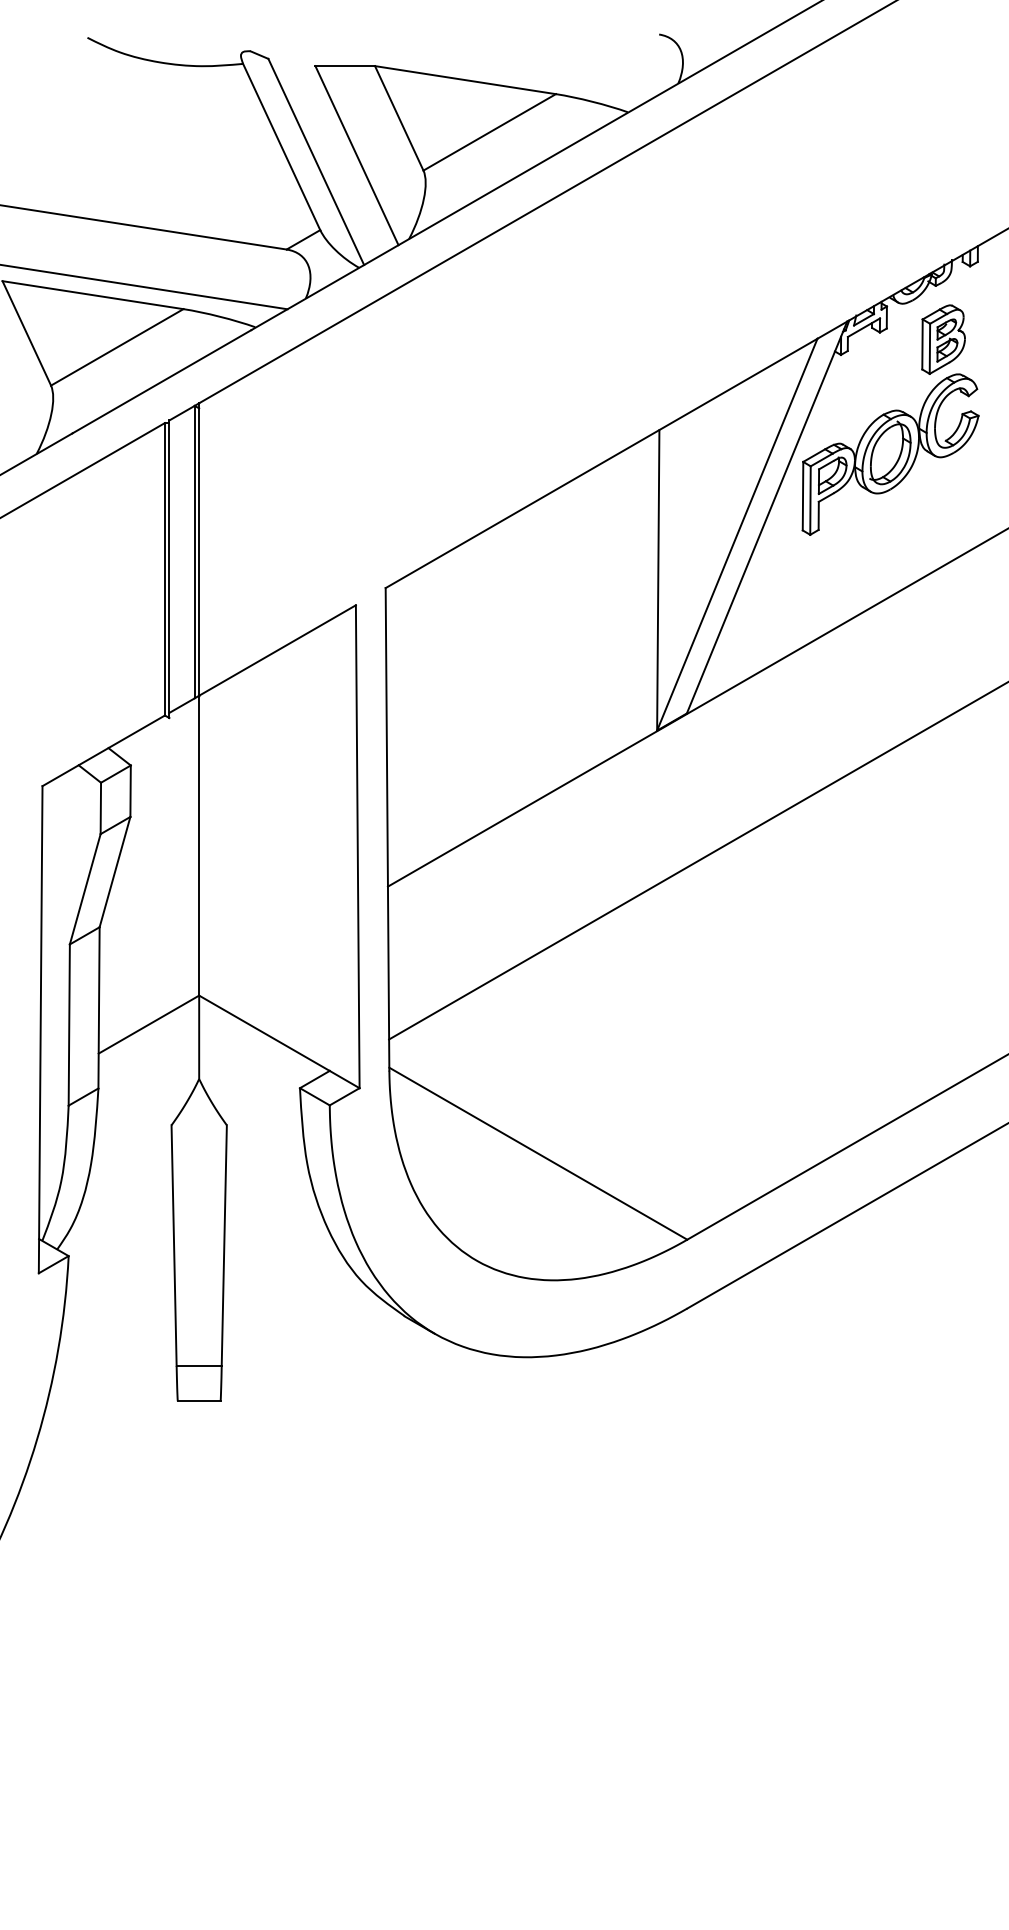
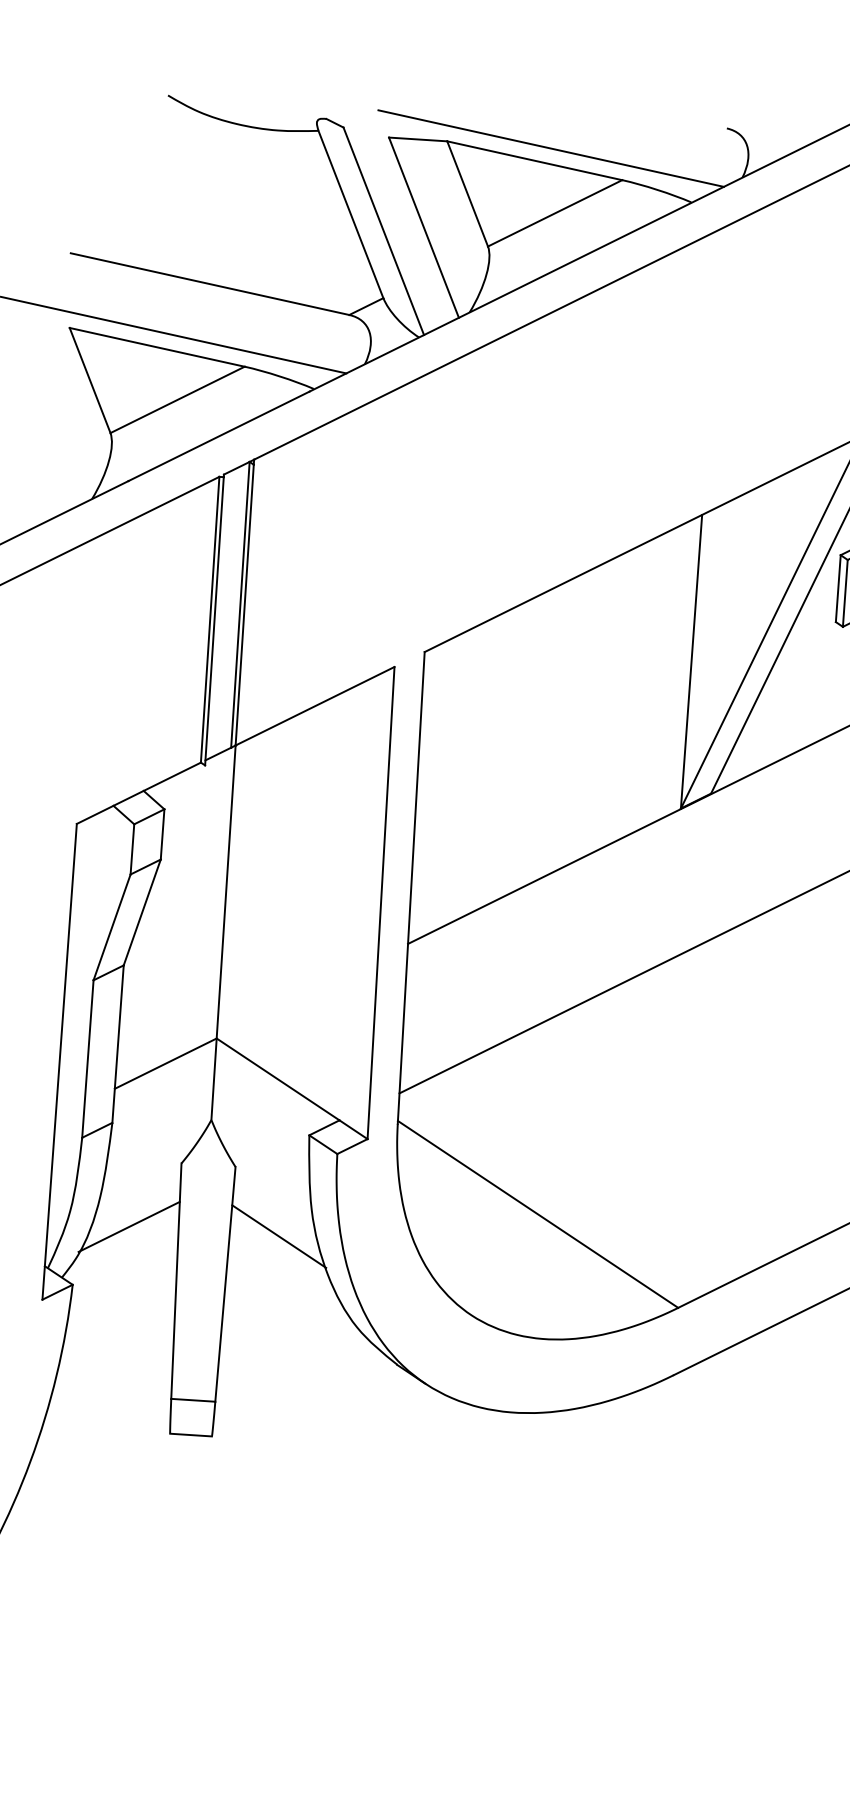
line: (481, 66) -> (551, 148), added
line: (122, 1193) -> (129, 1227), added
line: (275, 1193) -> (278, 1236), added

